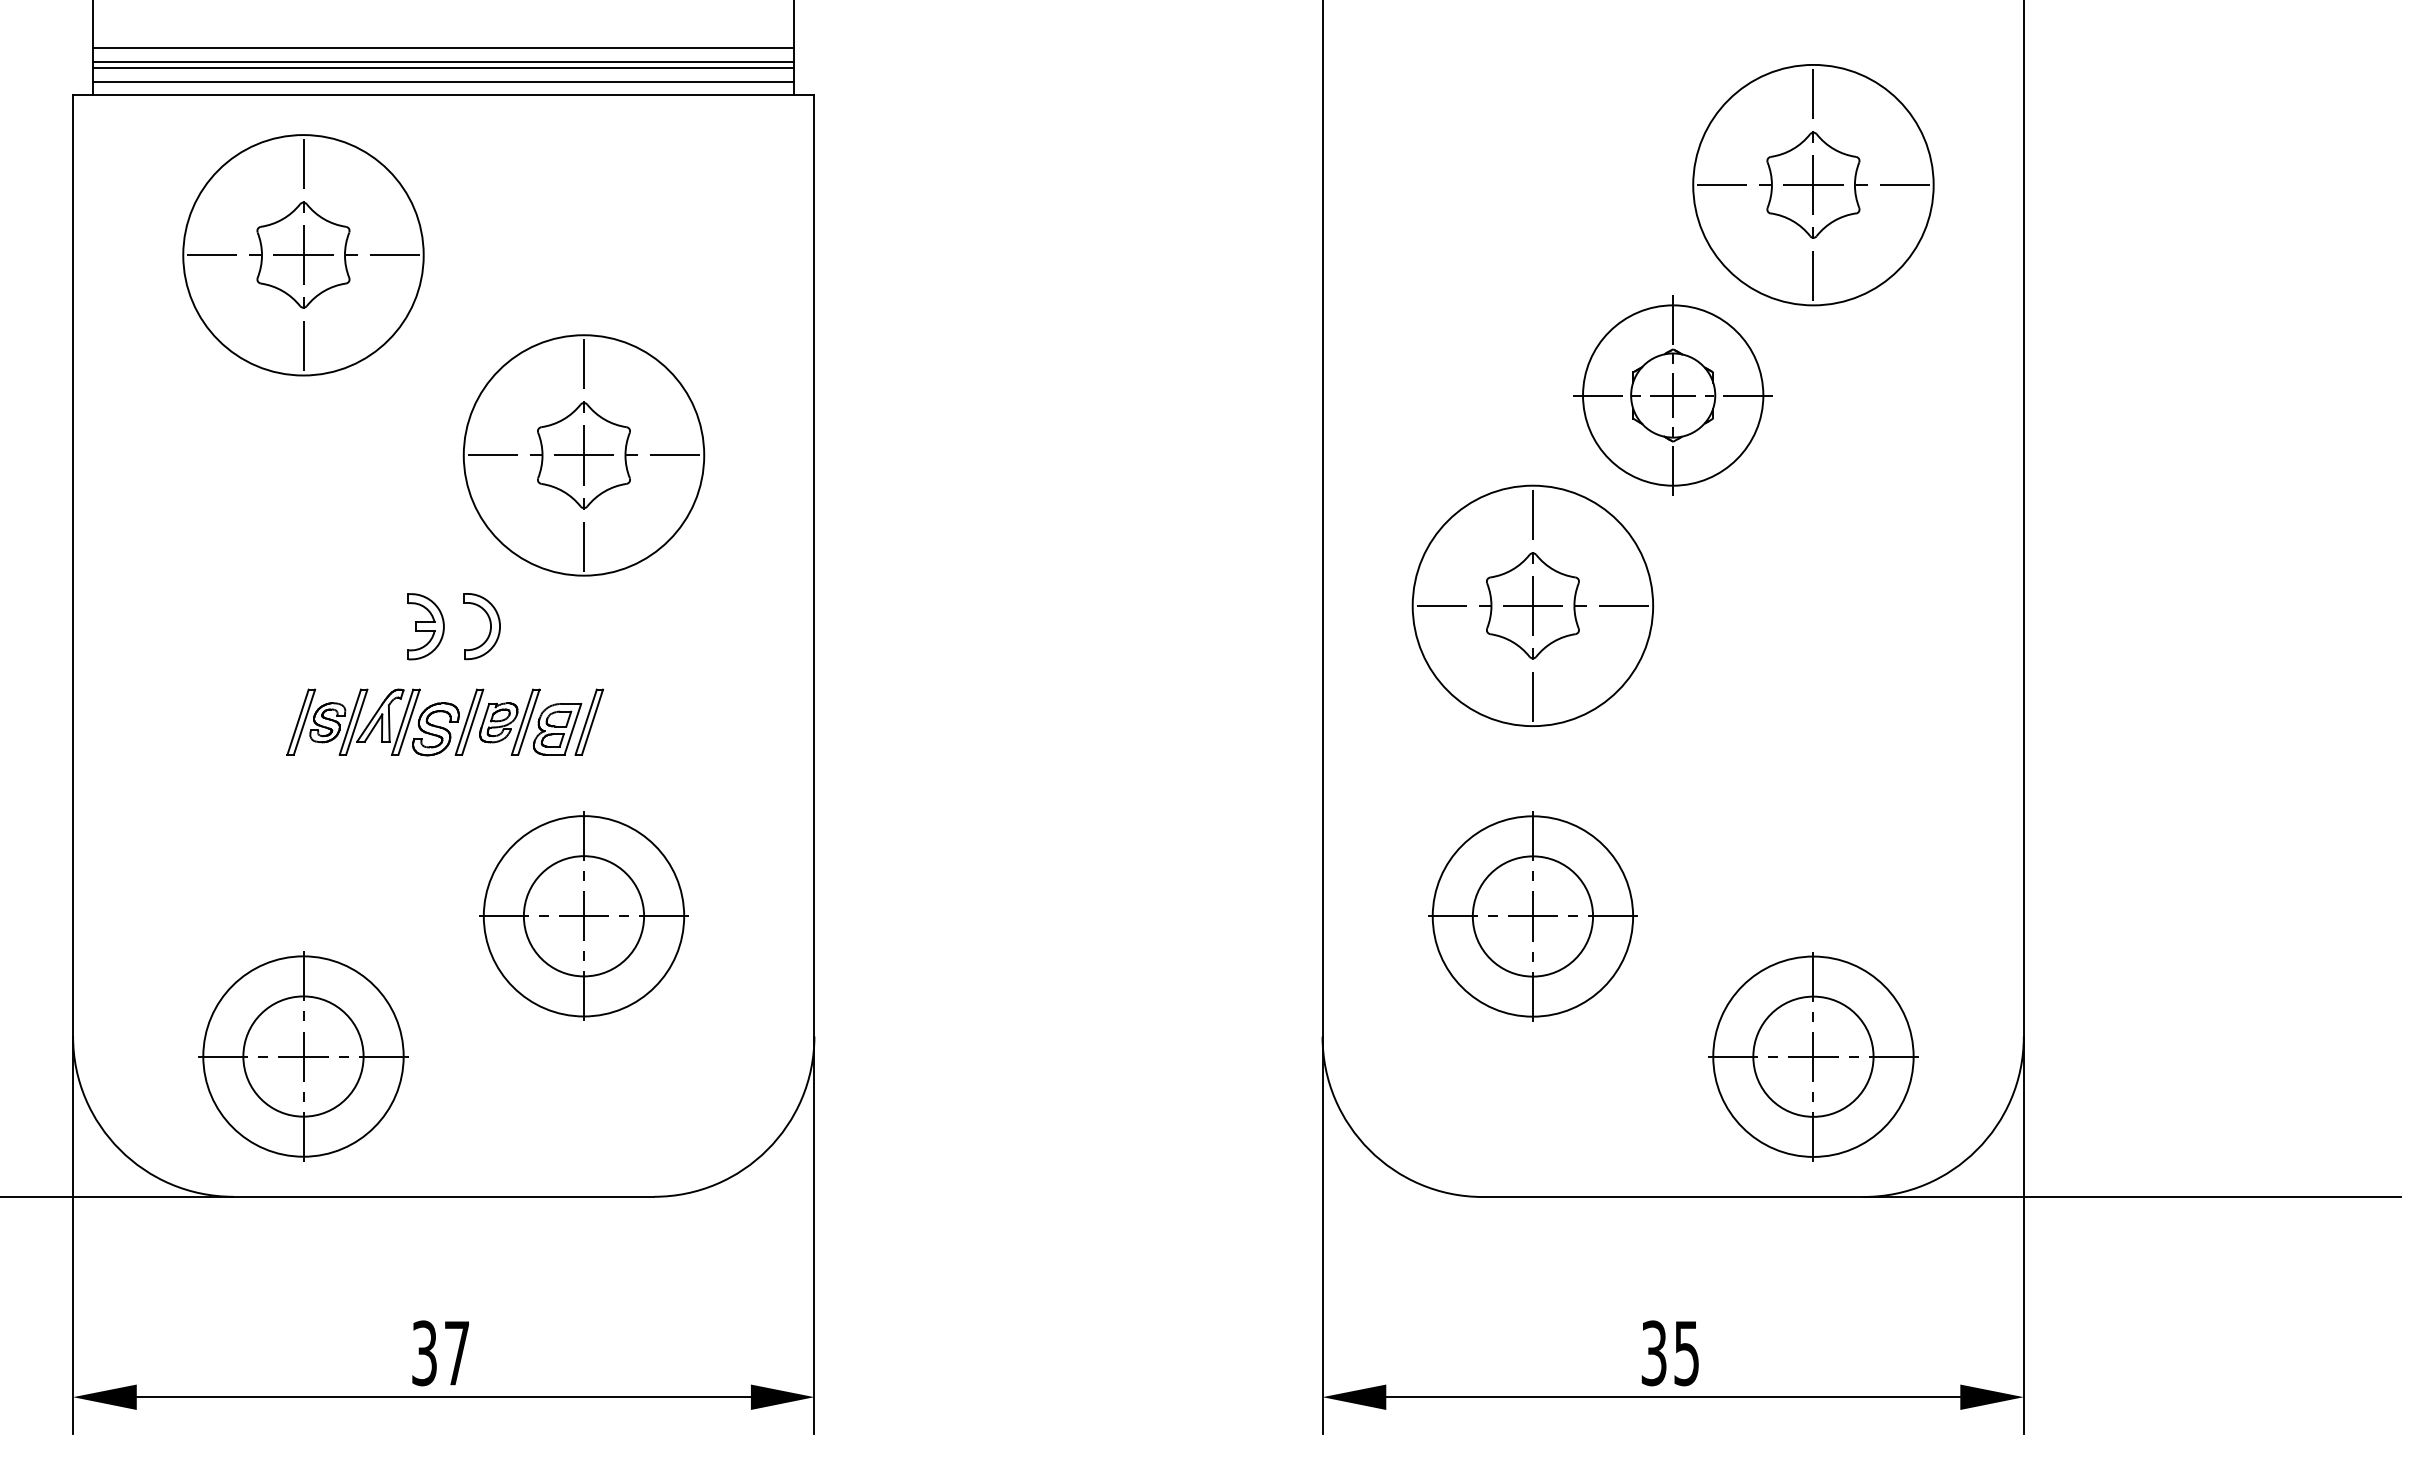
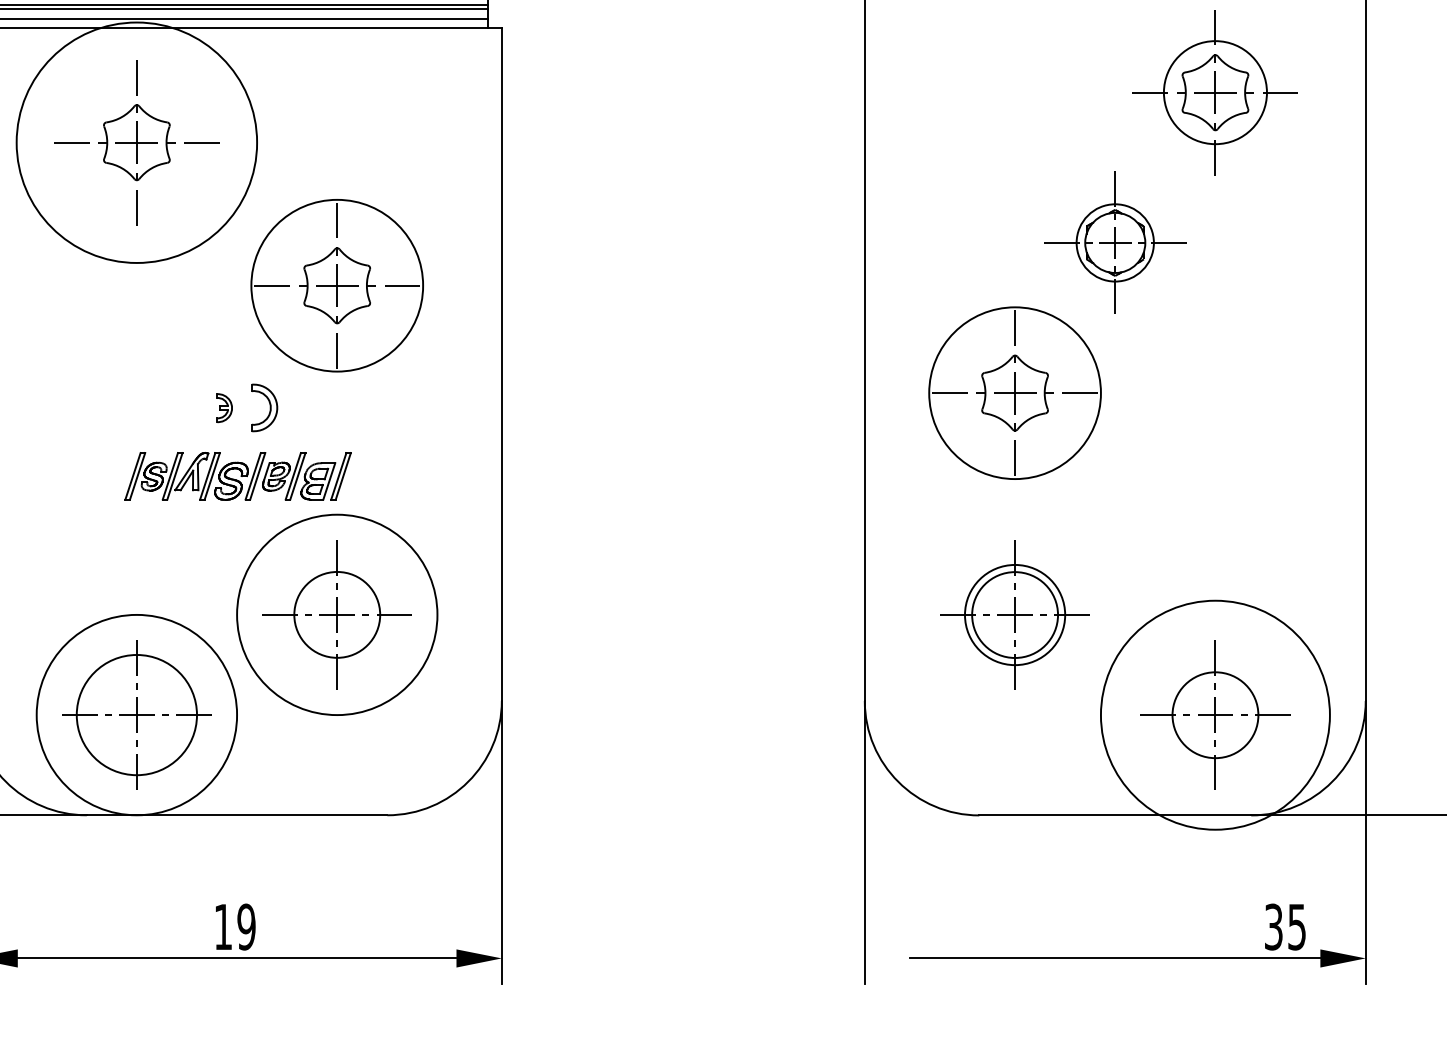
circle: (1813, 184) -> (1215, 92), size x0.6
circle: (303, 255) -> (136, 142), size x1.4
circle: (1673, 395) -> (1115, 242), size x0.6
part: (425, 626) -> (224, 407), size x0.6
circle: (583, 916) -> (336, 615), size x1.4
circle: (1532, 916) -> (1014, 615), size x0.7
circle: (303, 1056) -> (136, 715), size x1.4
circle: (303, 1056) -> (136, 715), size x1.4
circle: (1813, 1056) -> (1215, 715), size x1.6
text: (440, 1353) -> (234, 927), 37 -> 19
text: (1669, 1353) -> (1284, 927), moved
fill: (1354, 1397) -> (887, 958), removed

